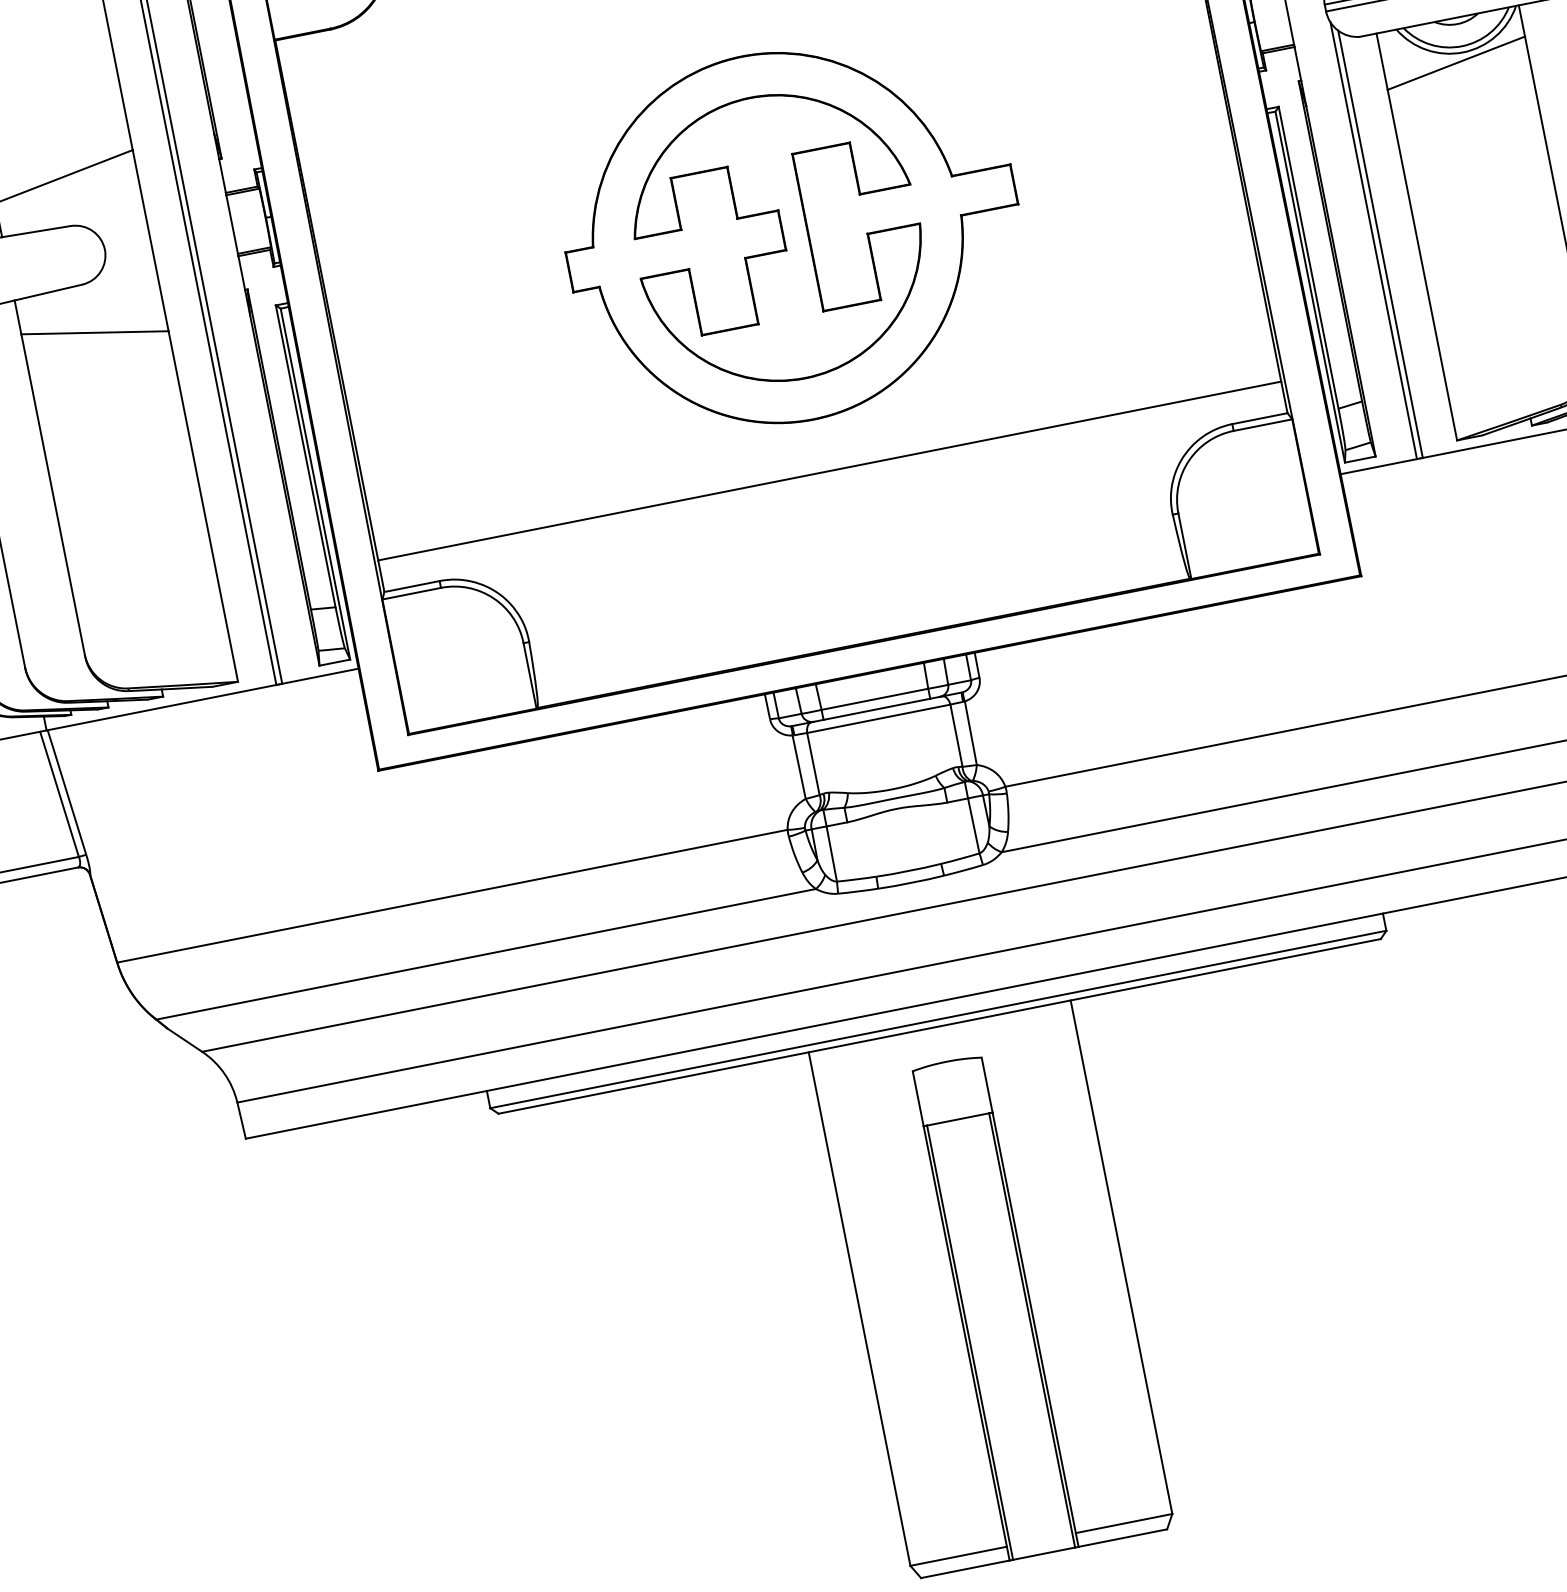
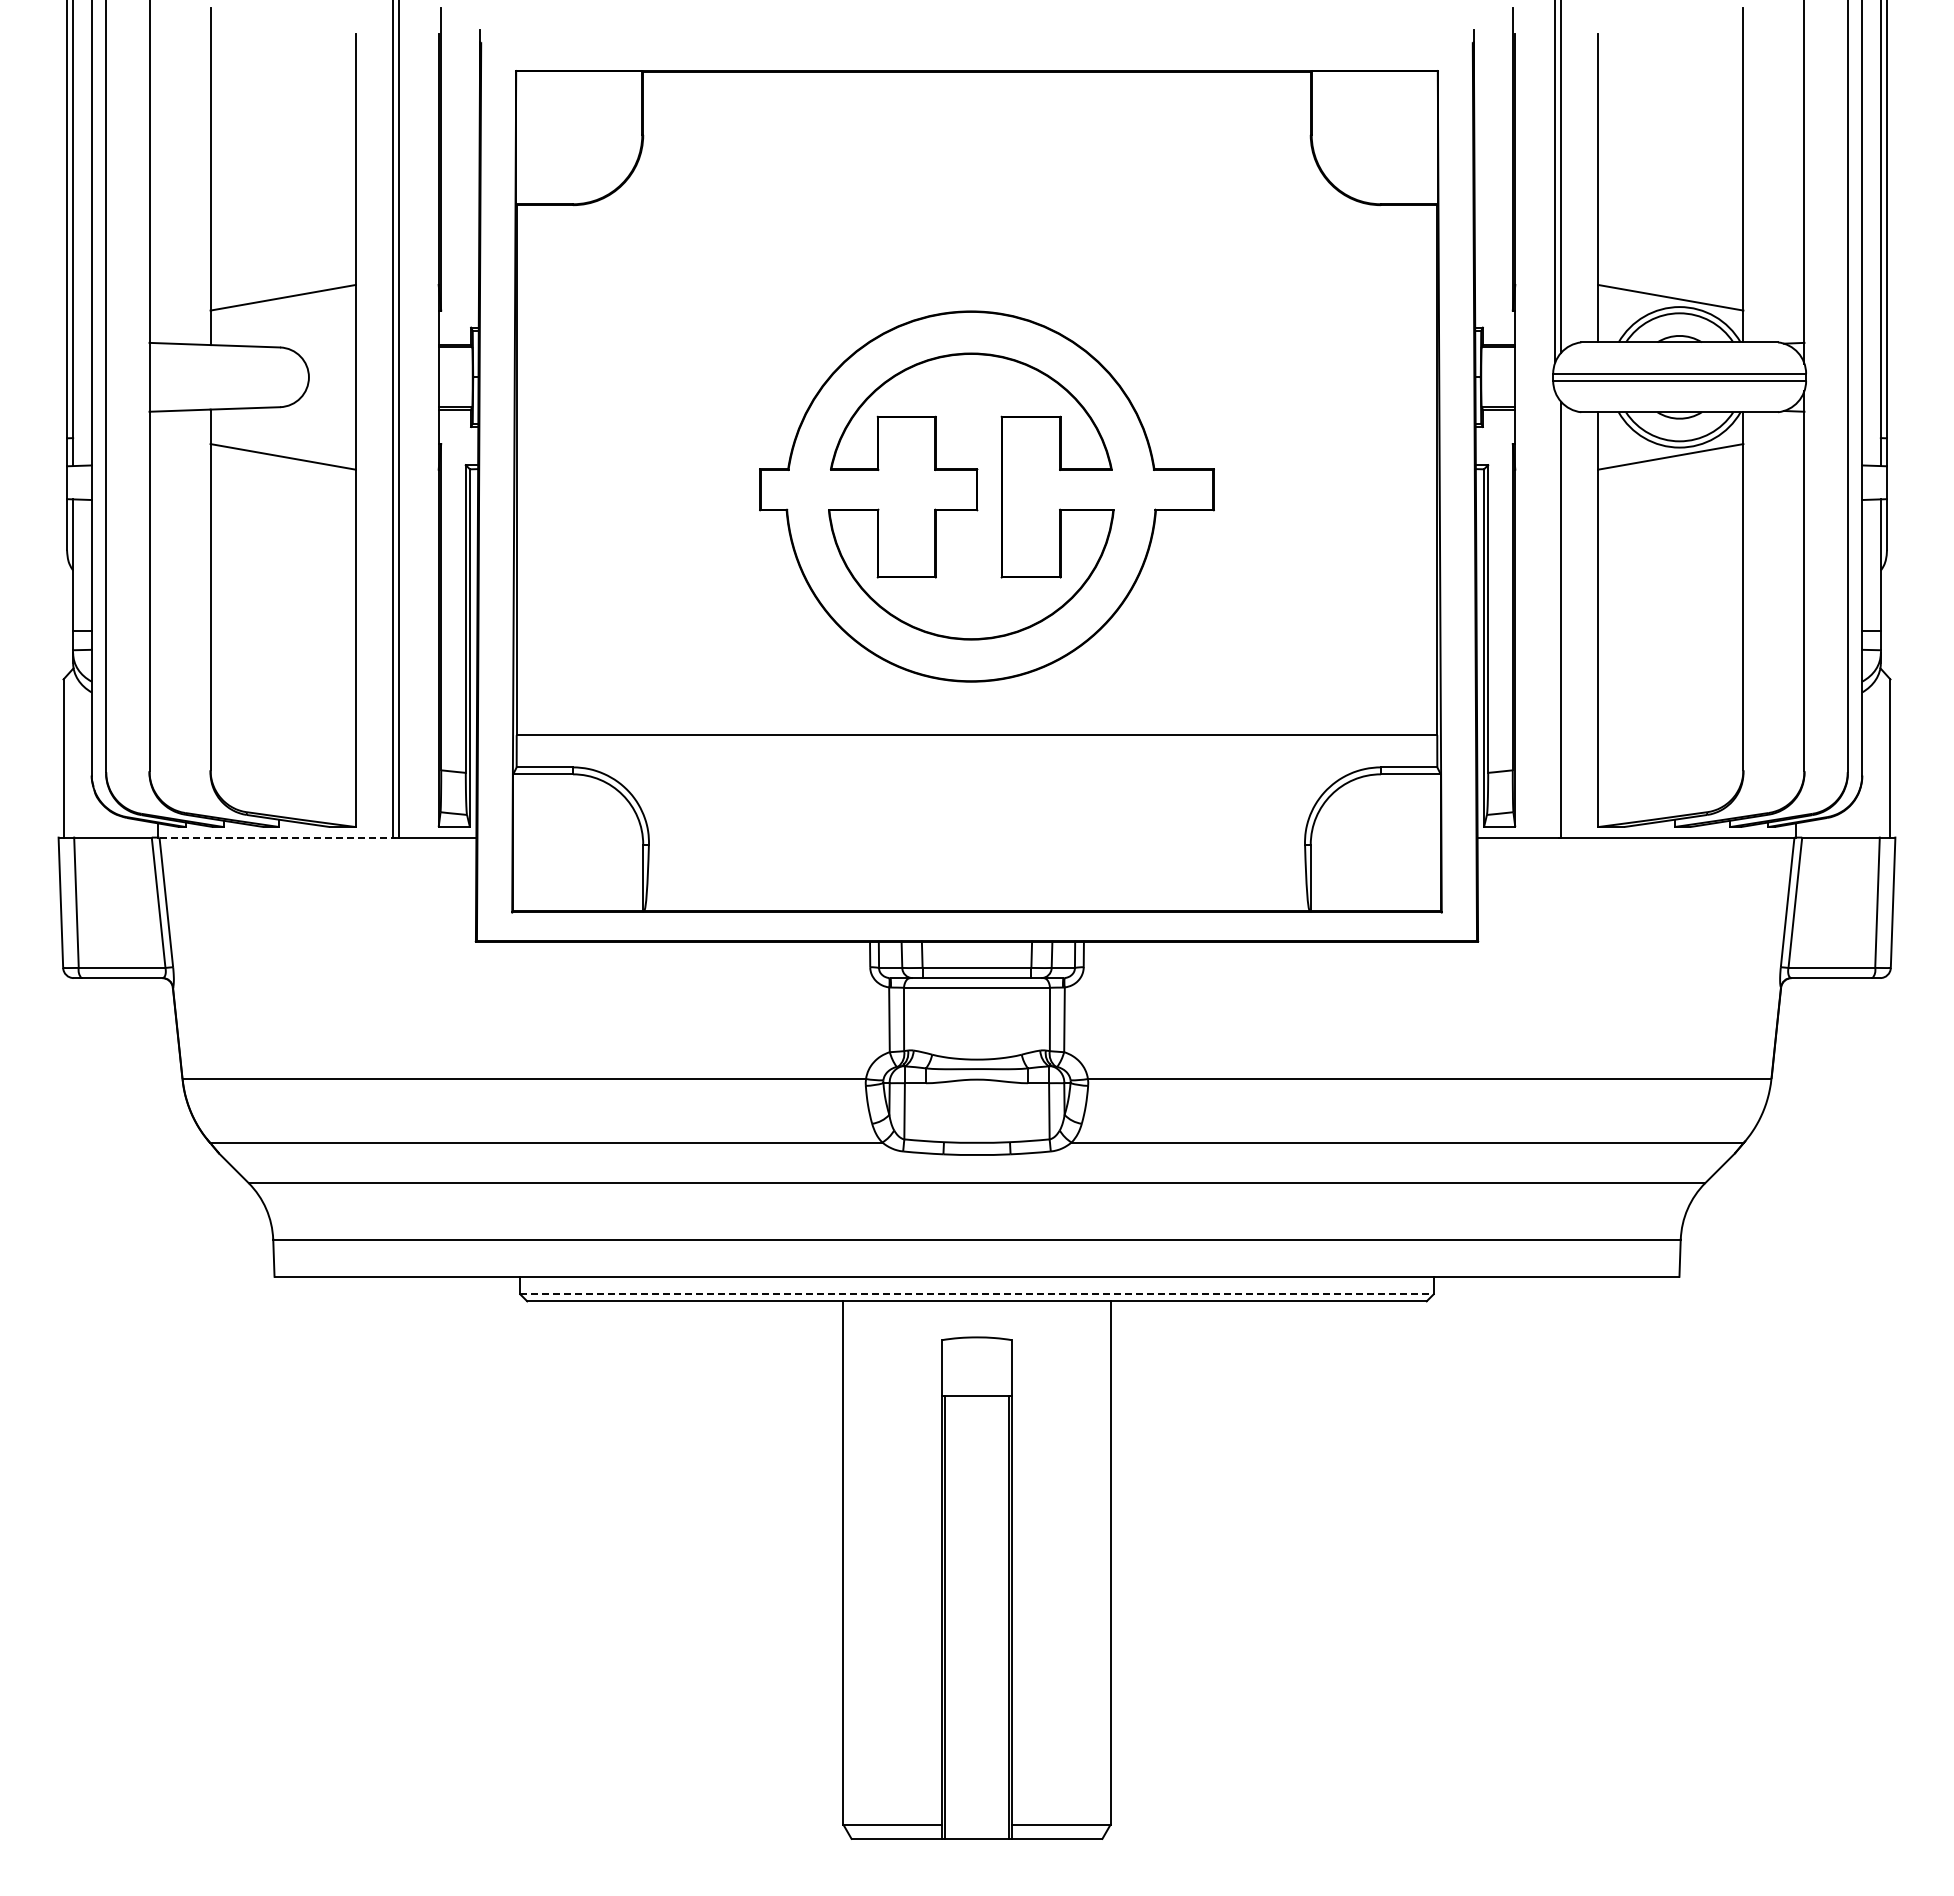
line: (1373, 240) -> (1555, 614), removed
line: (162, 707) -> (276, 837), solid -> dashed
line: (938, 1019) -> (977, 1294), solid -> dashed

